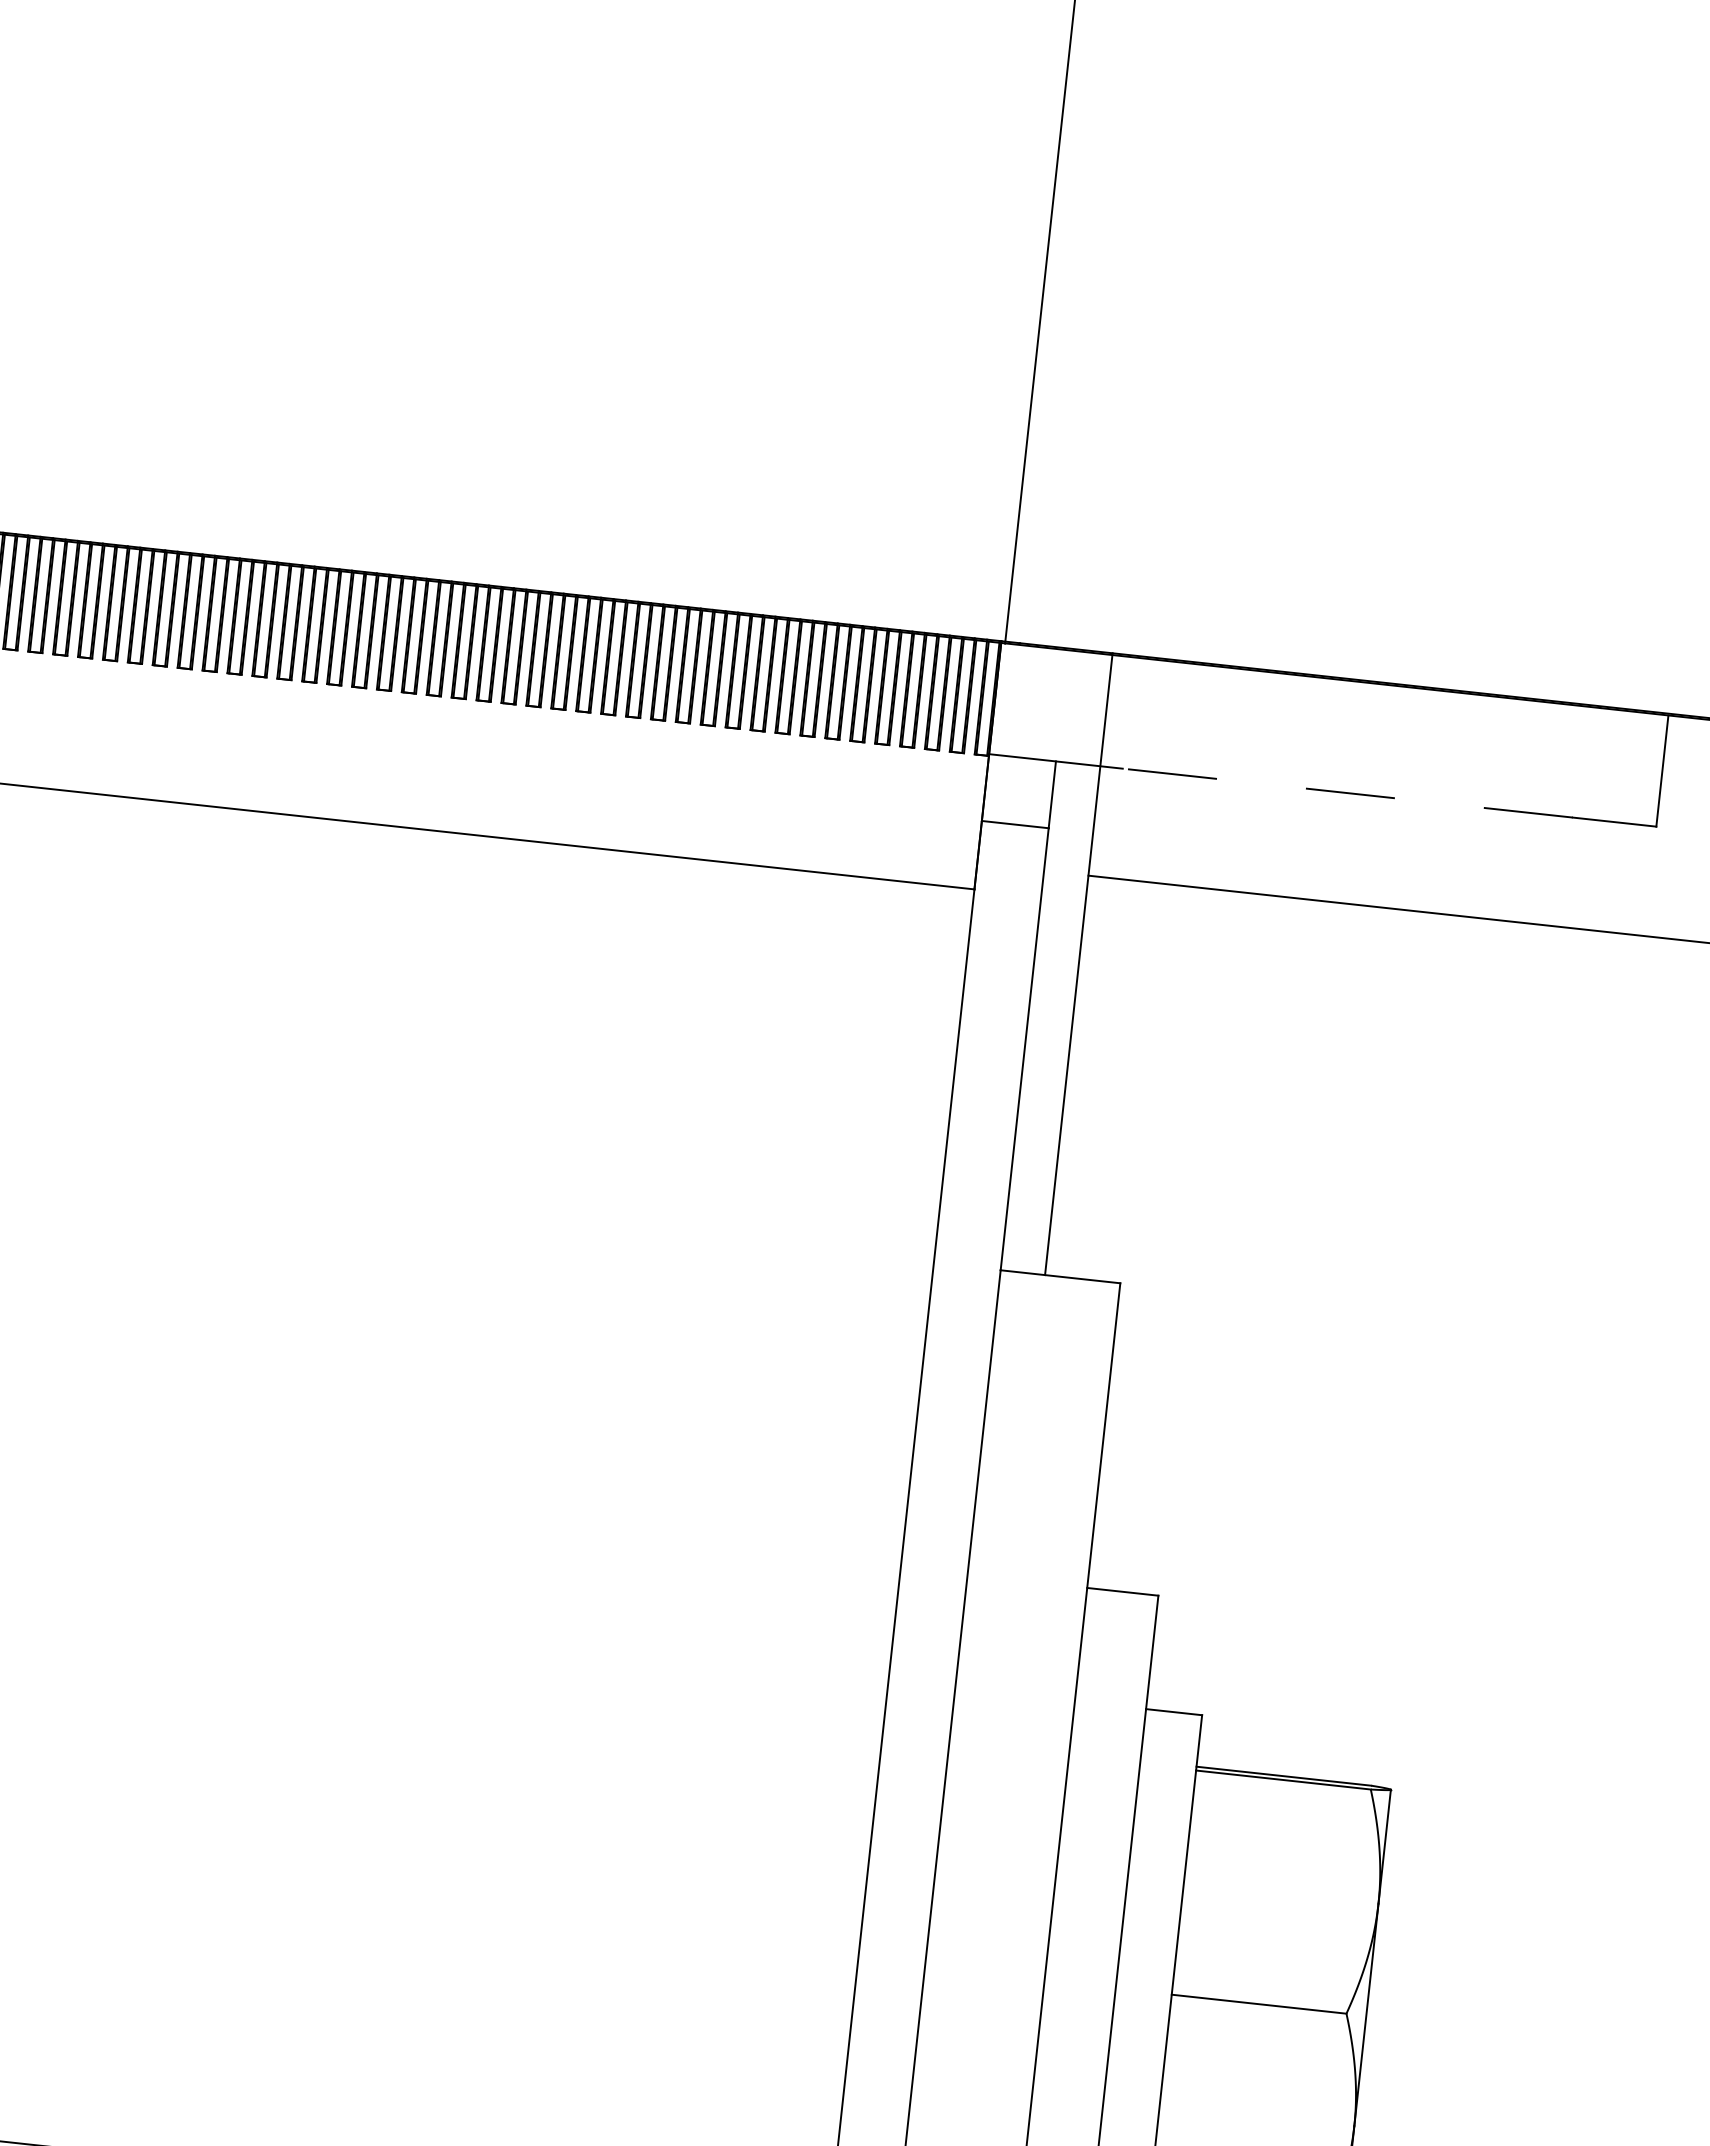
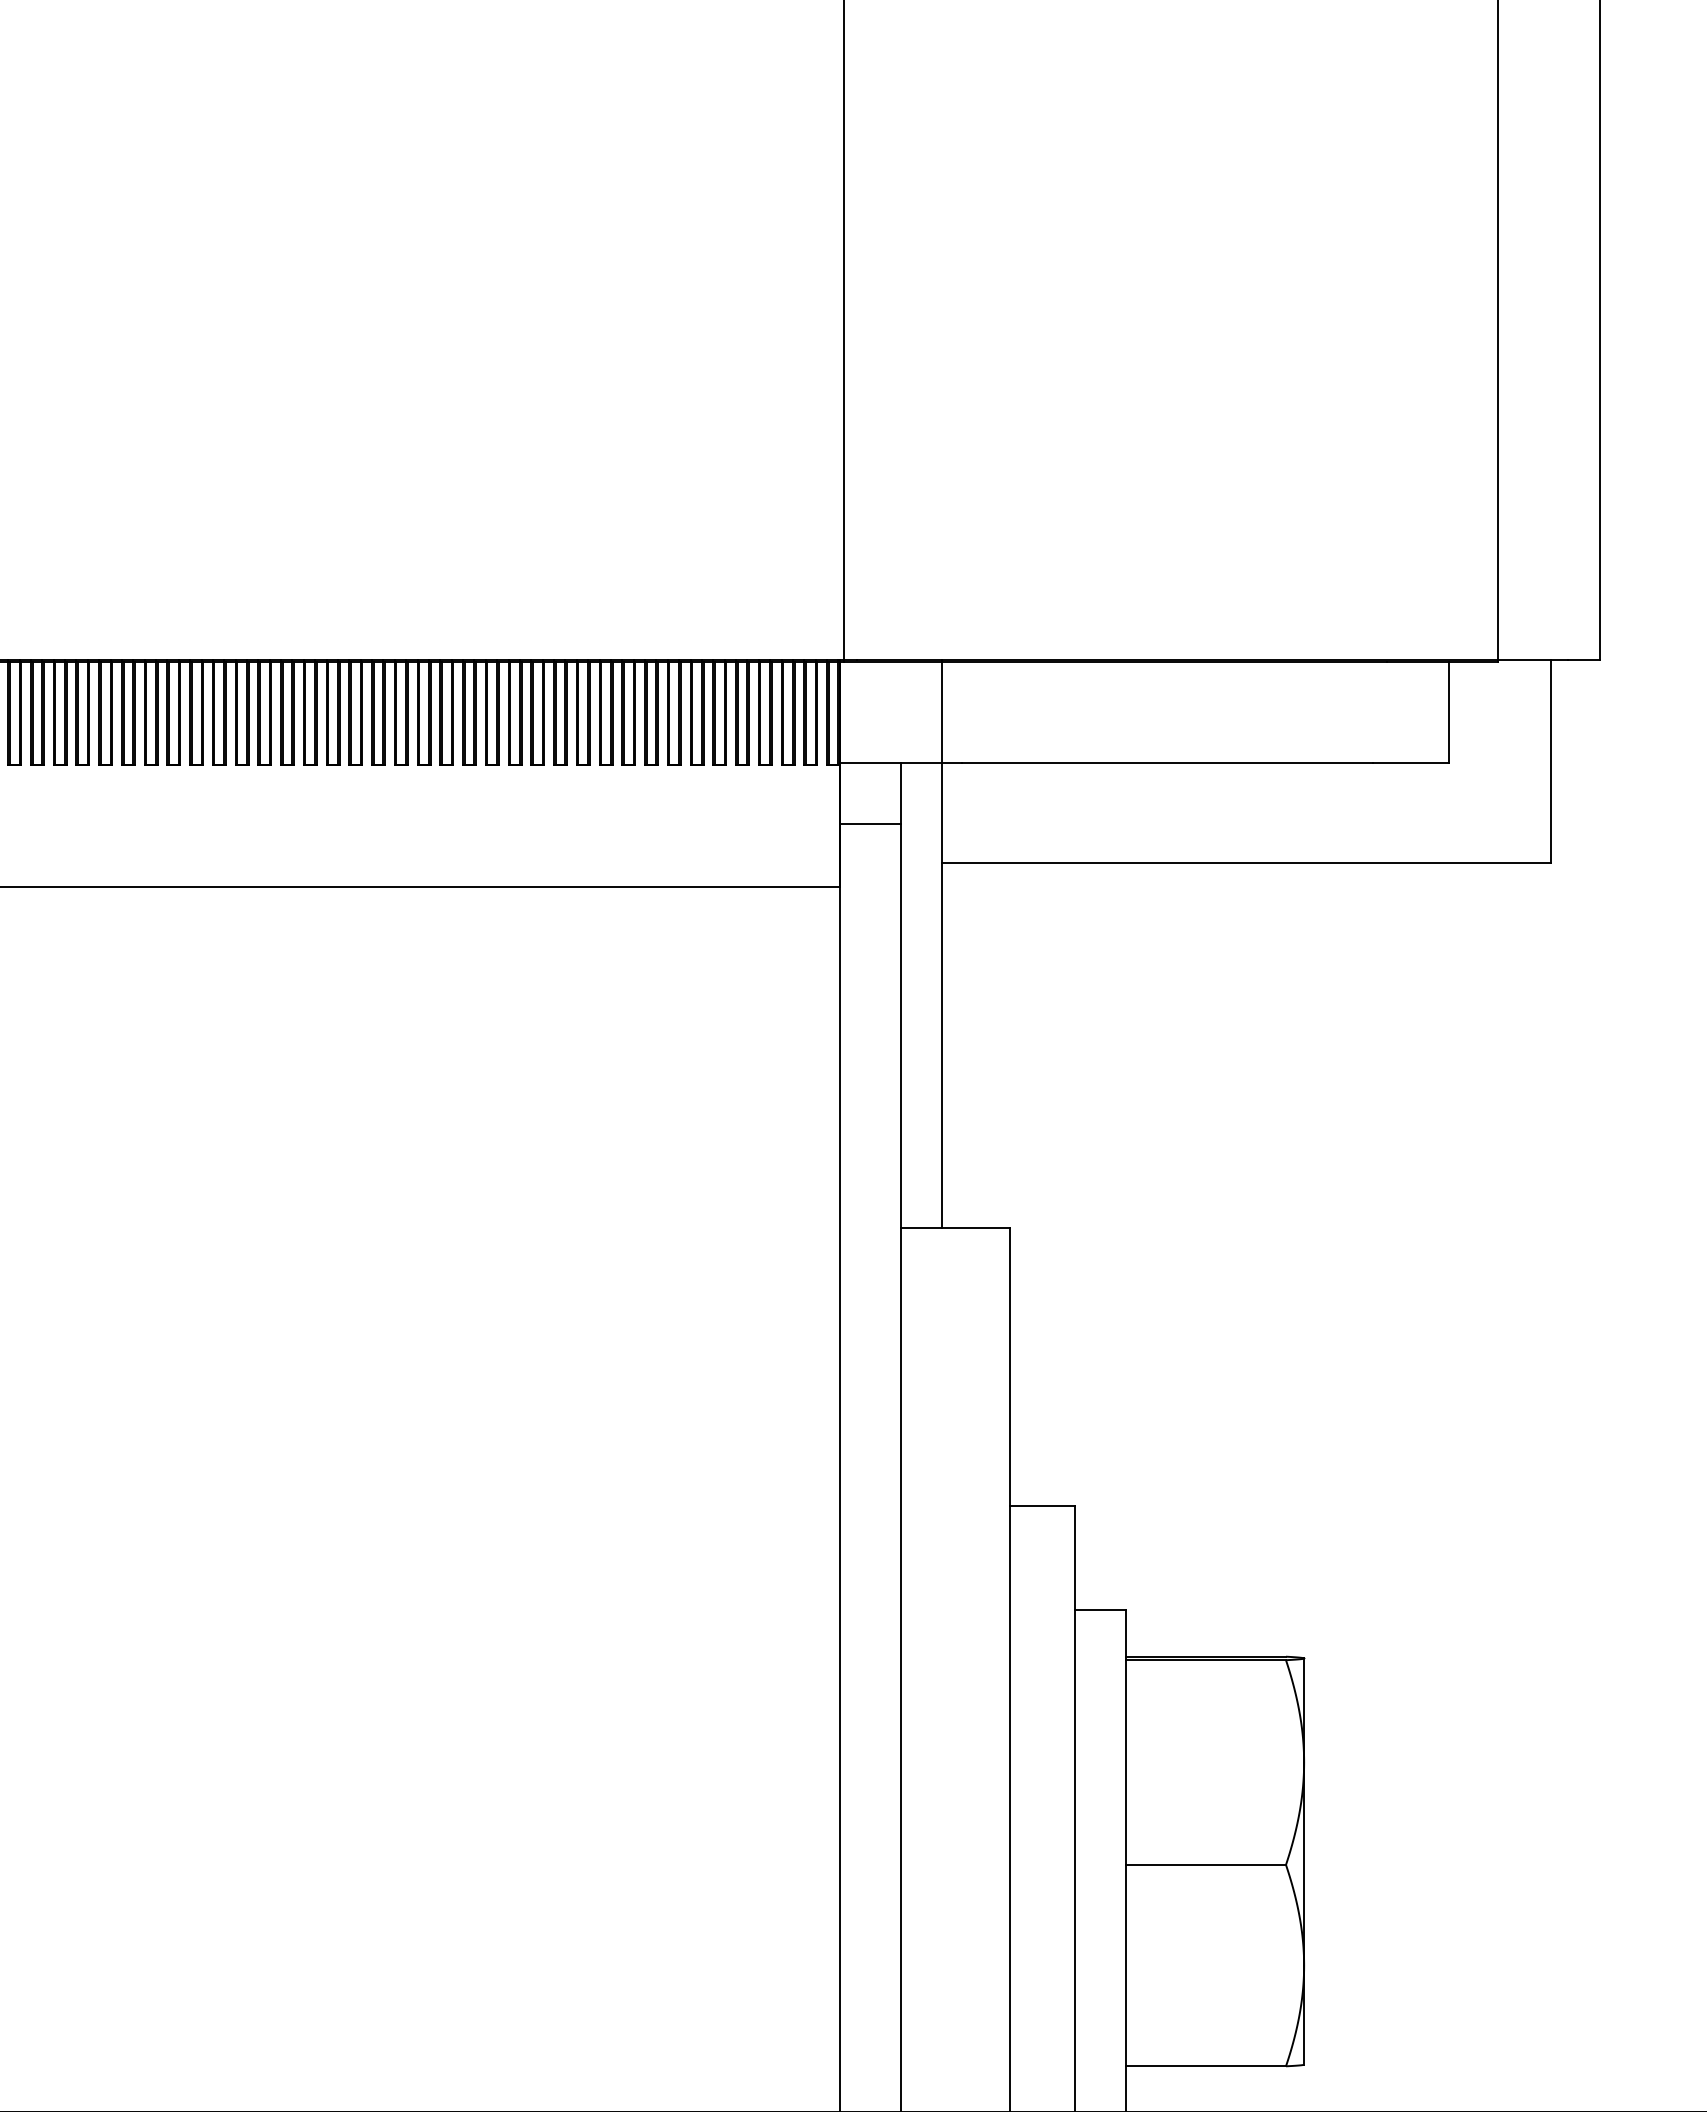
line: (1347, 793) -> (1167, 763), dashed -> solid

